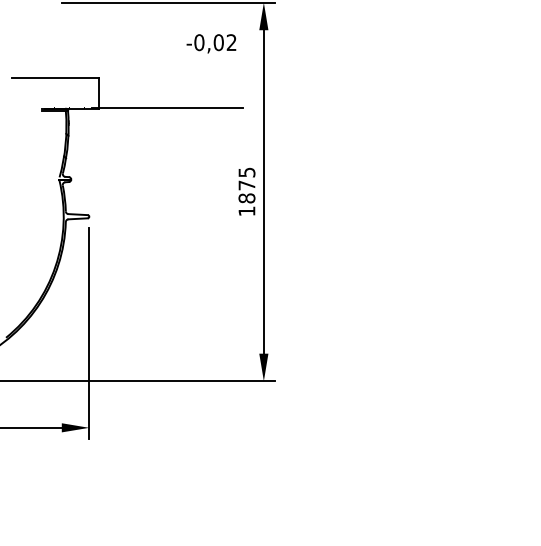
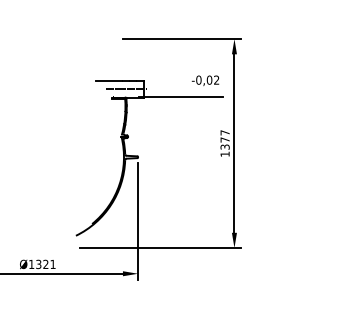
text: (211, 43) -> (205, 80), moved
line: (64, 93) -> (124, 89), added
text: (245, 184) -> (224, 139), 1875 -> 1377

